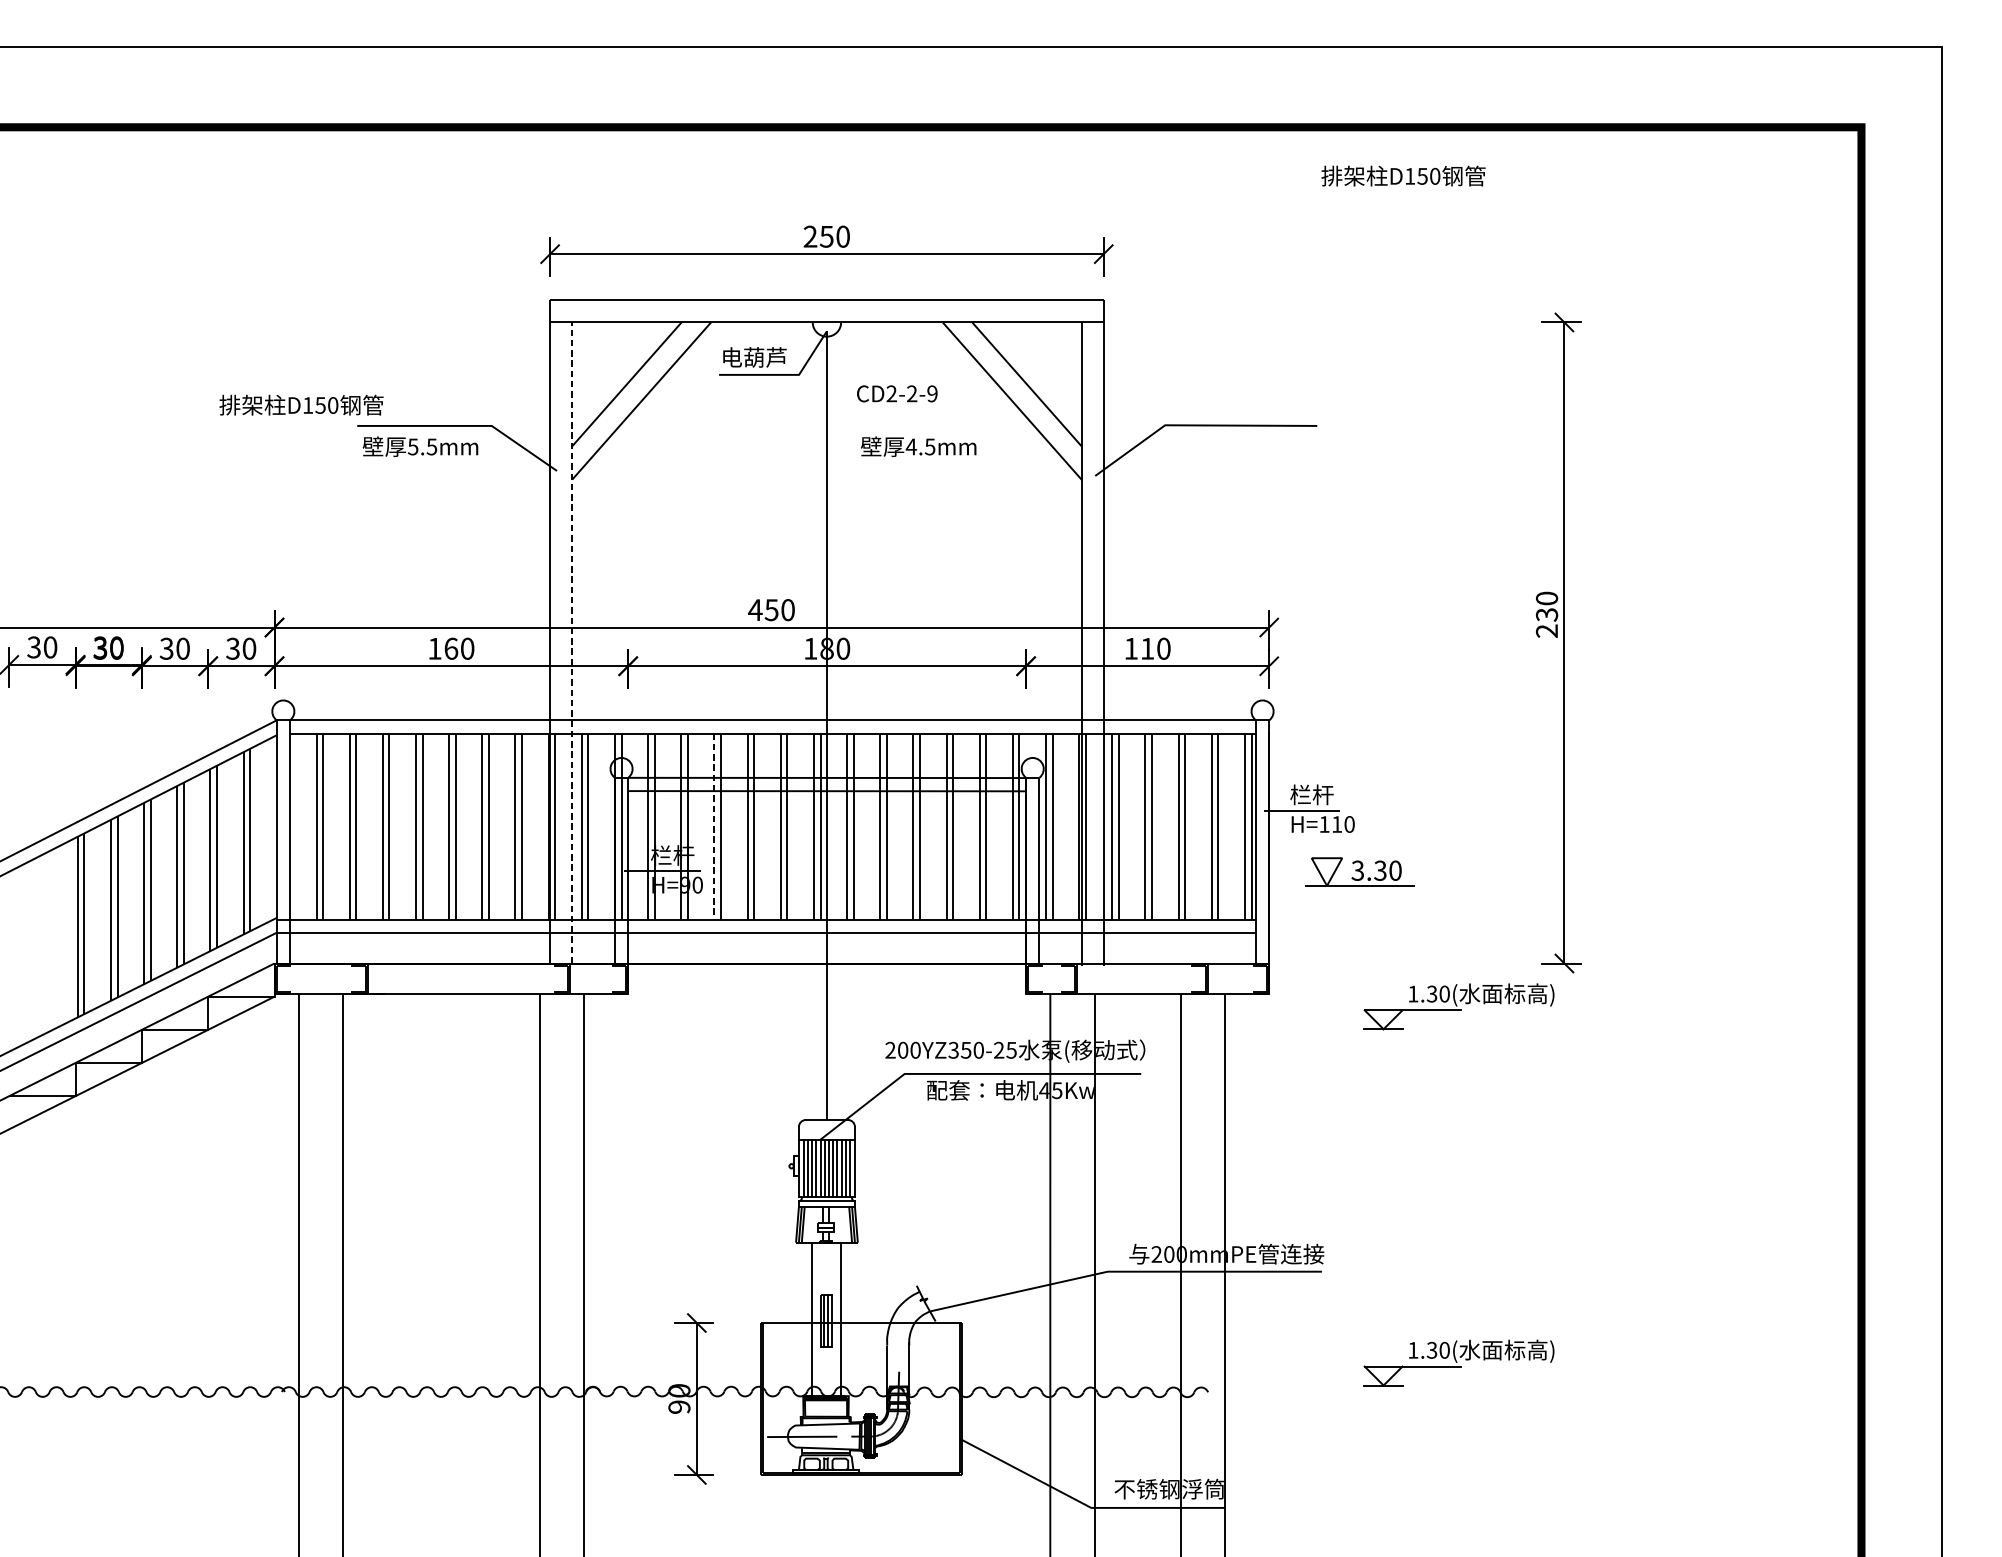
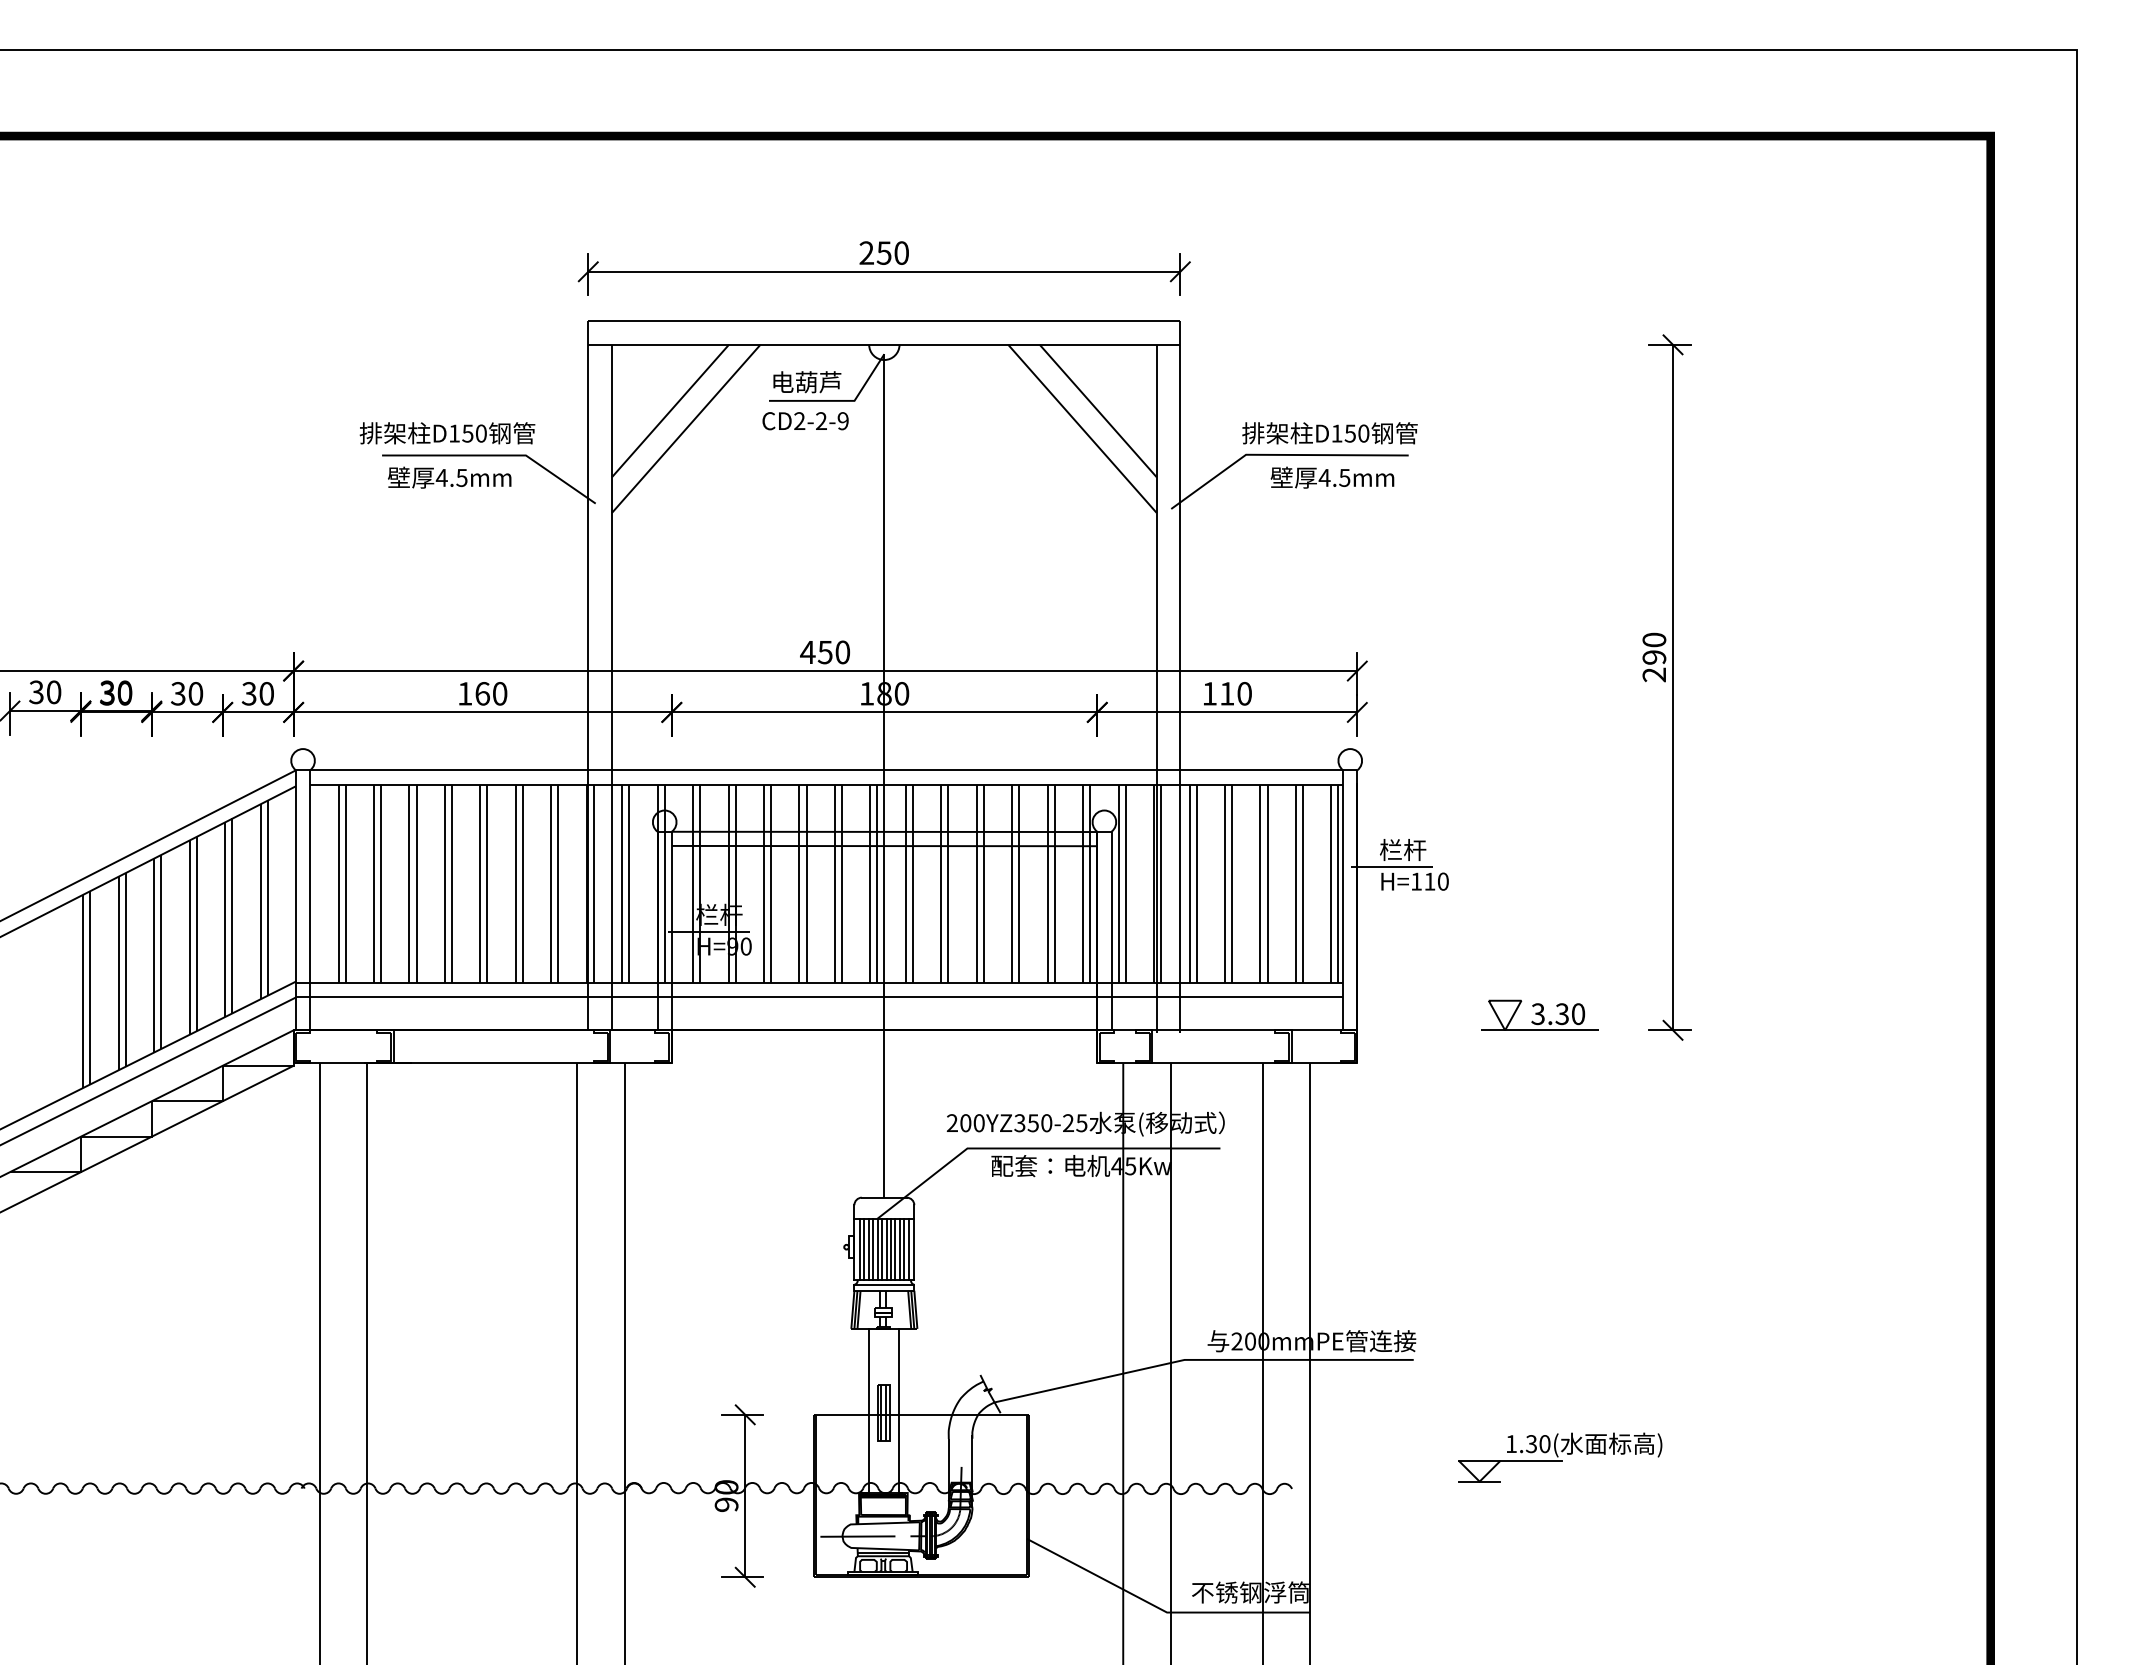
text: (1403, 176) -> (1329, 433), moved
text: (897, 394) -> (805, 421), moved
text: (301, 405) -> (447, 433), moved
text: (918, 446) -> (1332, 477), moved
text: (412, 447) -> (441, 478), 5.5mm -> 4.5mm
text: (1547, 614) -> (1654, 657), 230 -> 290
line: (571, 642) -> (611, 687), dashed -> solid
line: (714, 827) -> (764, 884), dashed -> solid
part: (1359, 871) -> (1539, 1014), moved
part: (1459, 1006) -> (1560, 1076), removed

